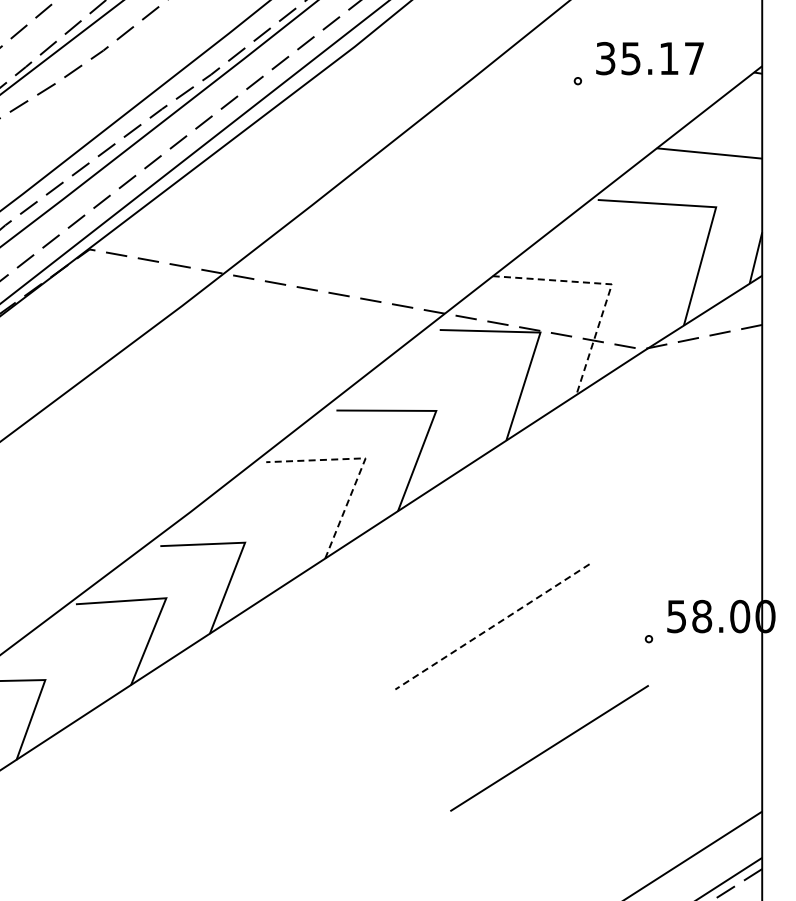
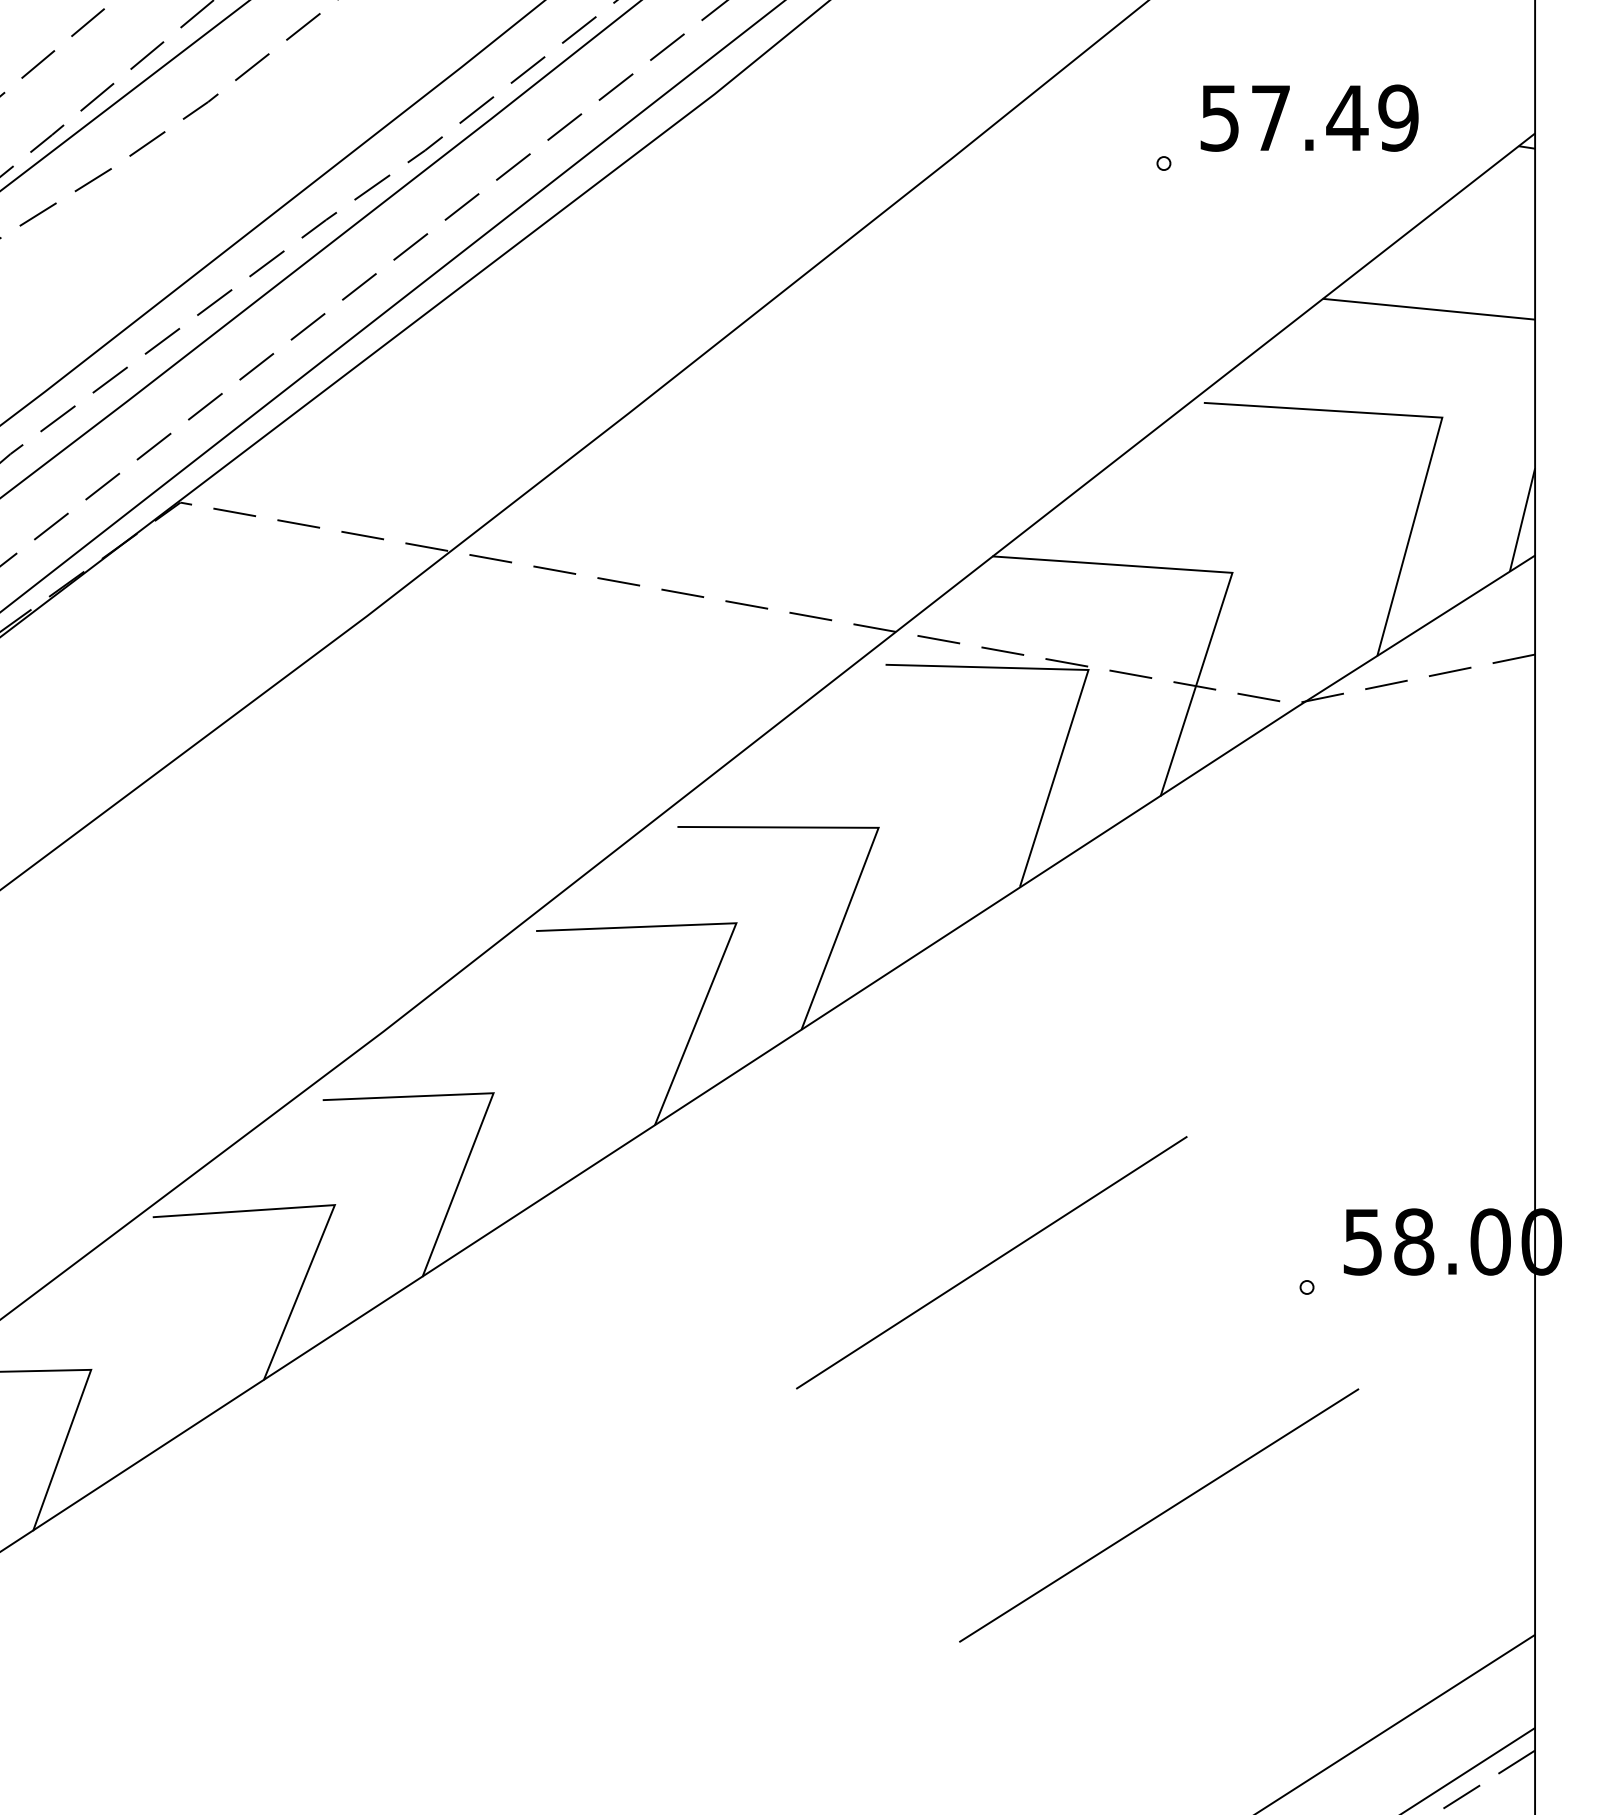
text: (650, 58) -> (1310, 117), 35.17 -> 57.49
line: (610, 284) -> (1229, 573), dashed -> solid
line: (364, 461) -> (734, 929), dashed -> solid
line: (492, 626) -> (991, 1261), dashed -> solid
line: (549, 748) -> (1159, 1515), moved

